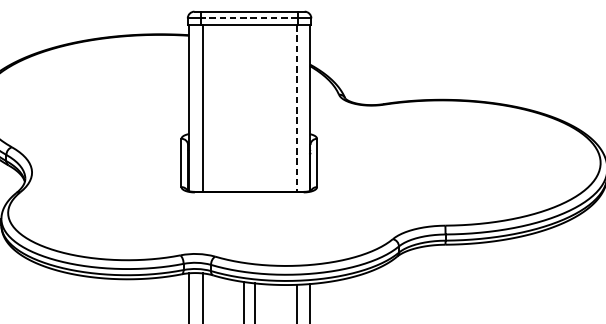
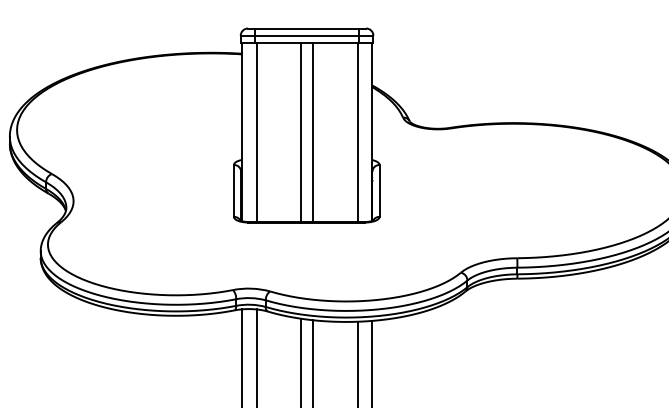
line: (249, 18) -> (307, 35), dashed -> solid
line: (244, 107) -> (301, 131), added
line: (254, 107) -> (312, 131), added
line: (296, 108) -> (357, 132), dashed -> solid

